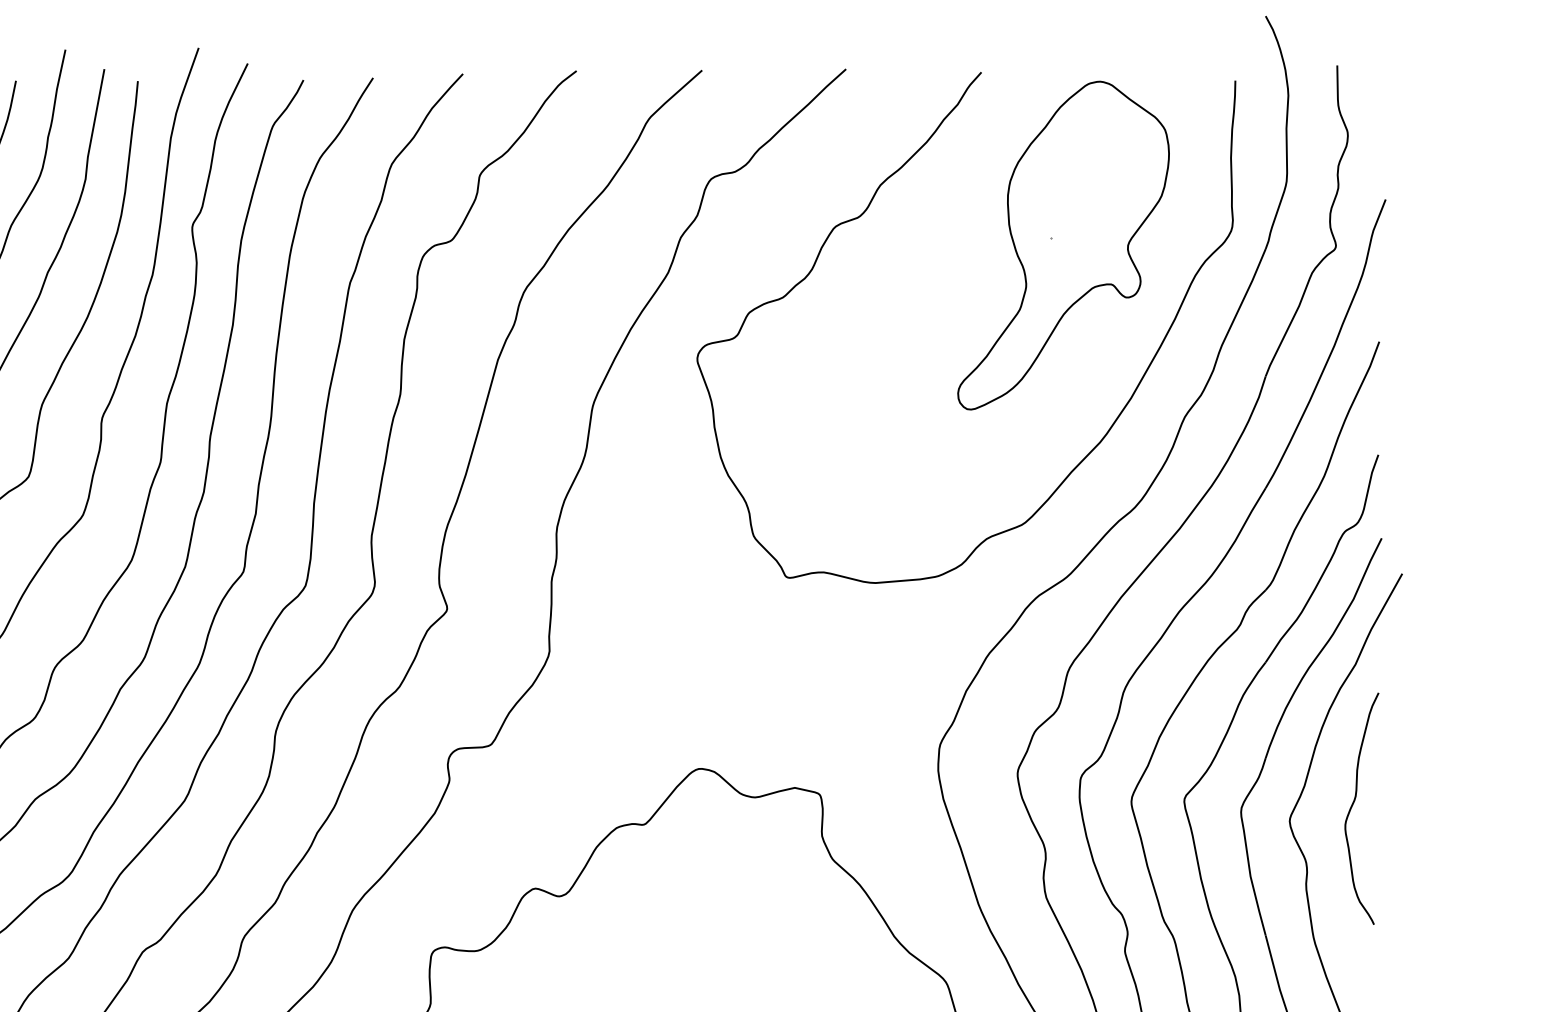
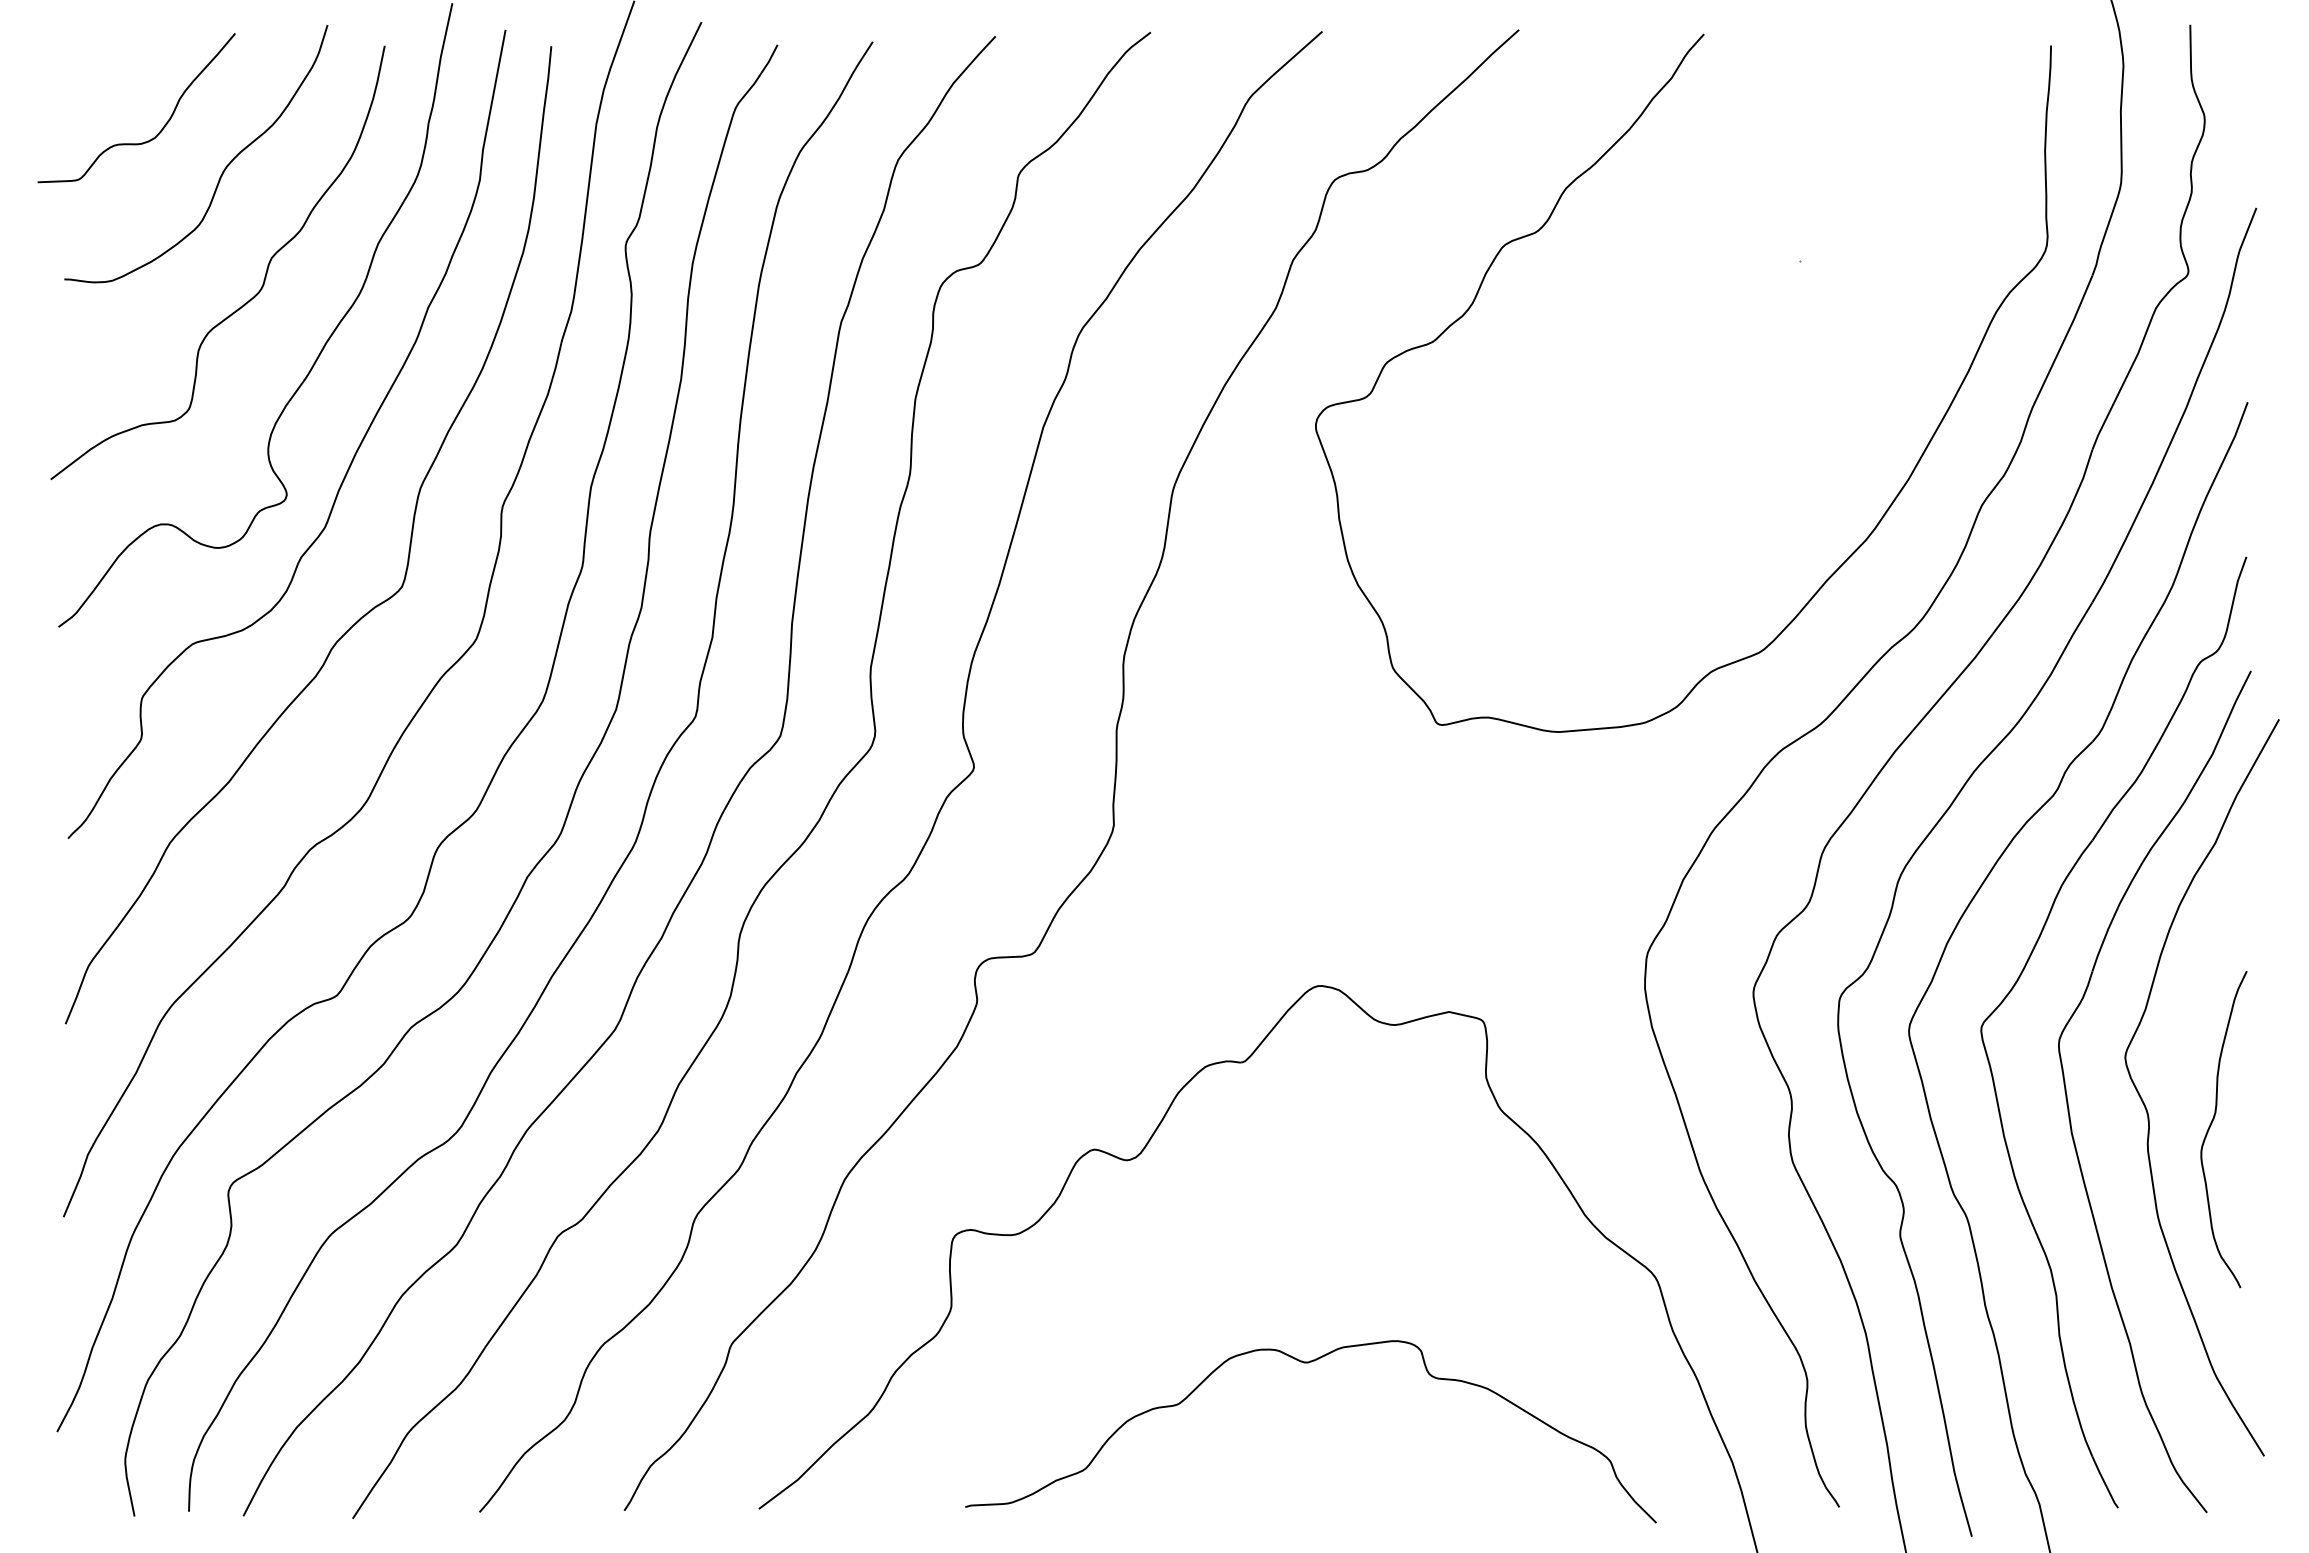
part: (1063, 245) -> (1816, 270), removed
curve: (1353, 804) -> (2212, 1123), moved

